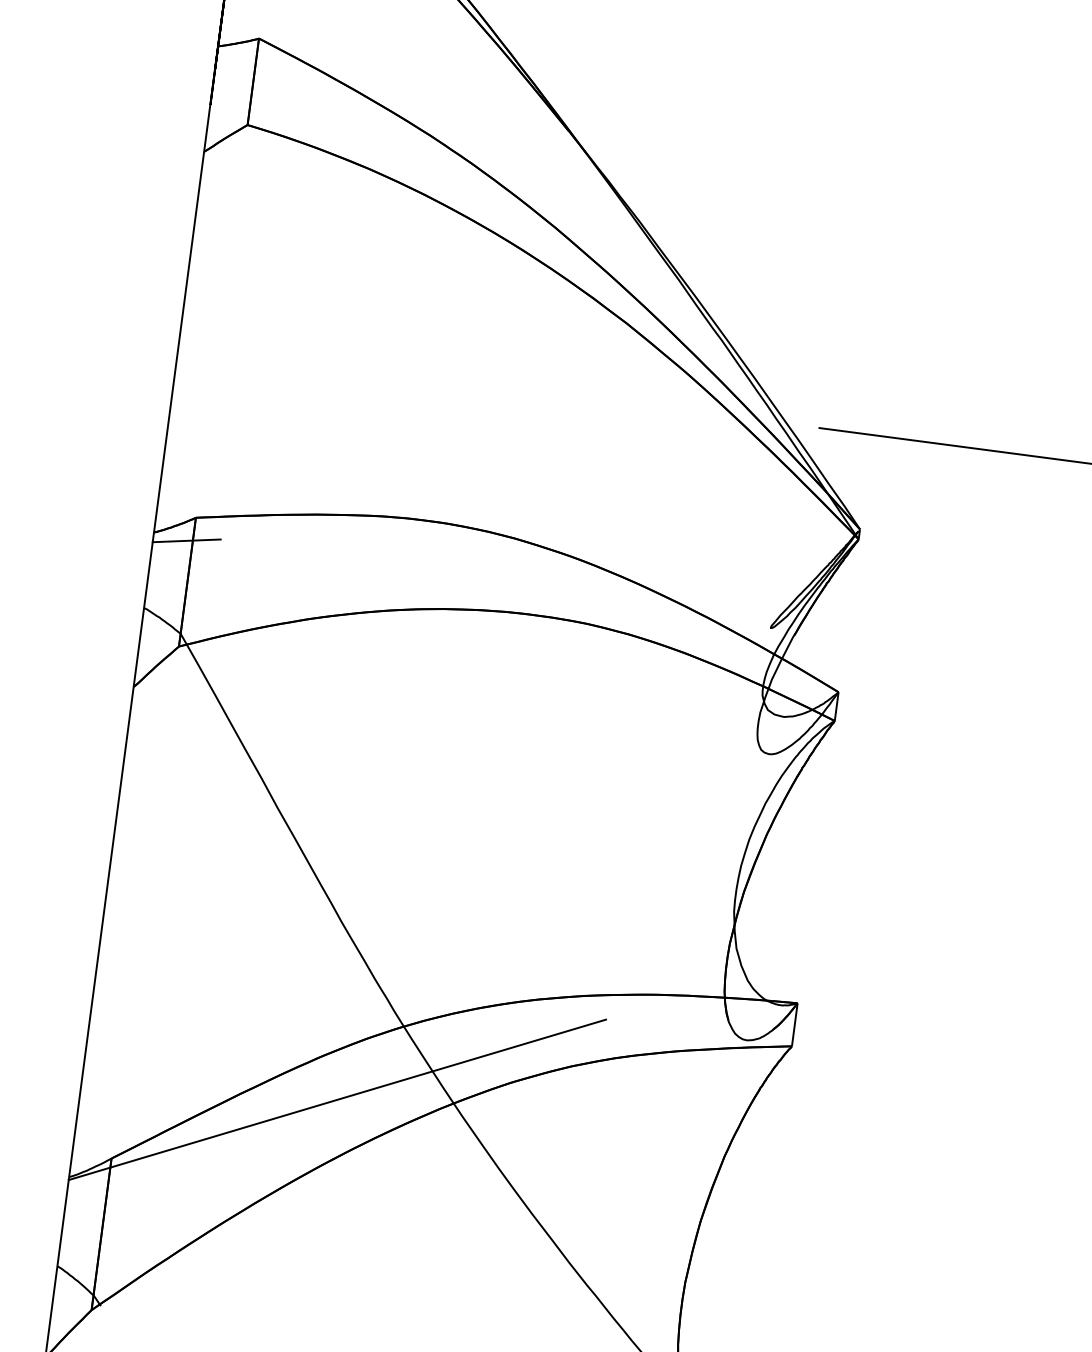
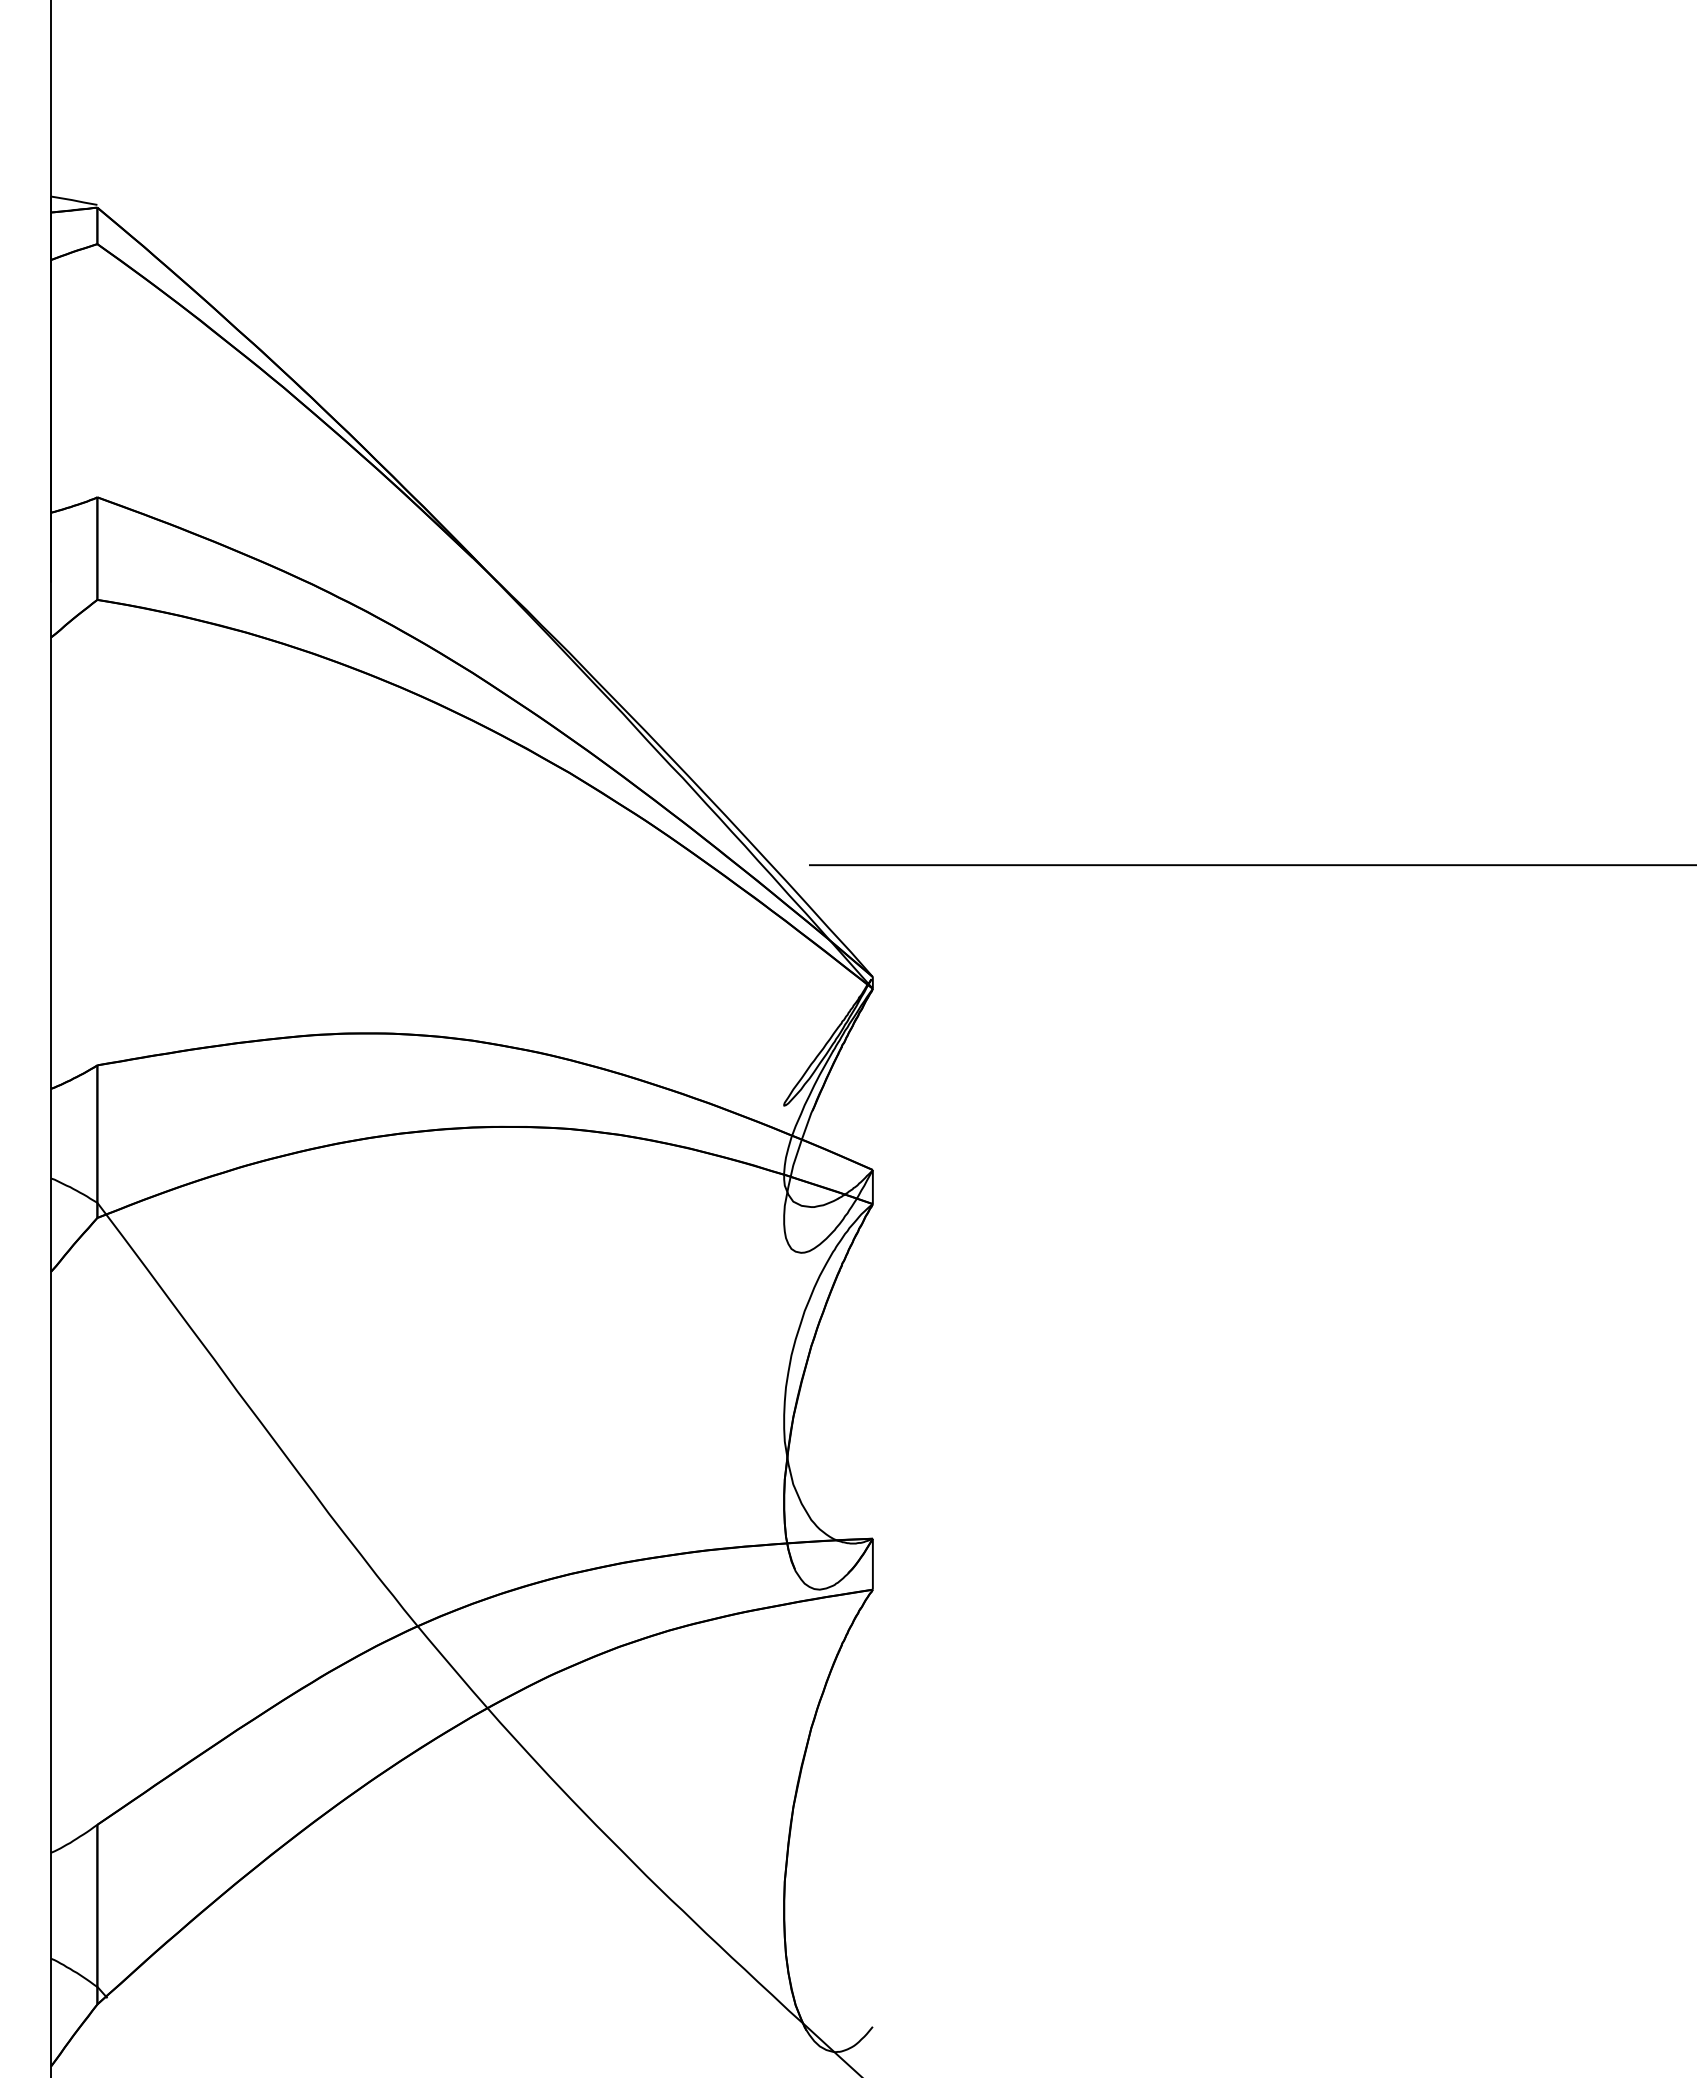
line: (186, 540) -> (89, 1093), removed
line: (337, 1099) -> (351, 1721), removed

